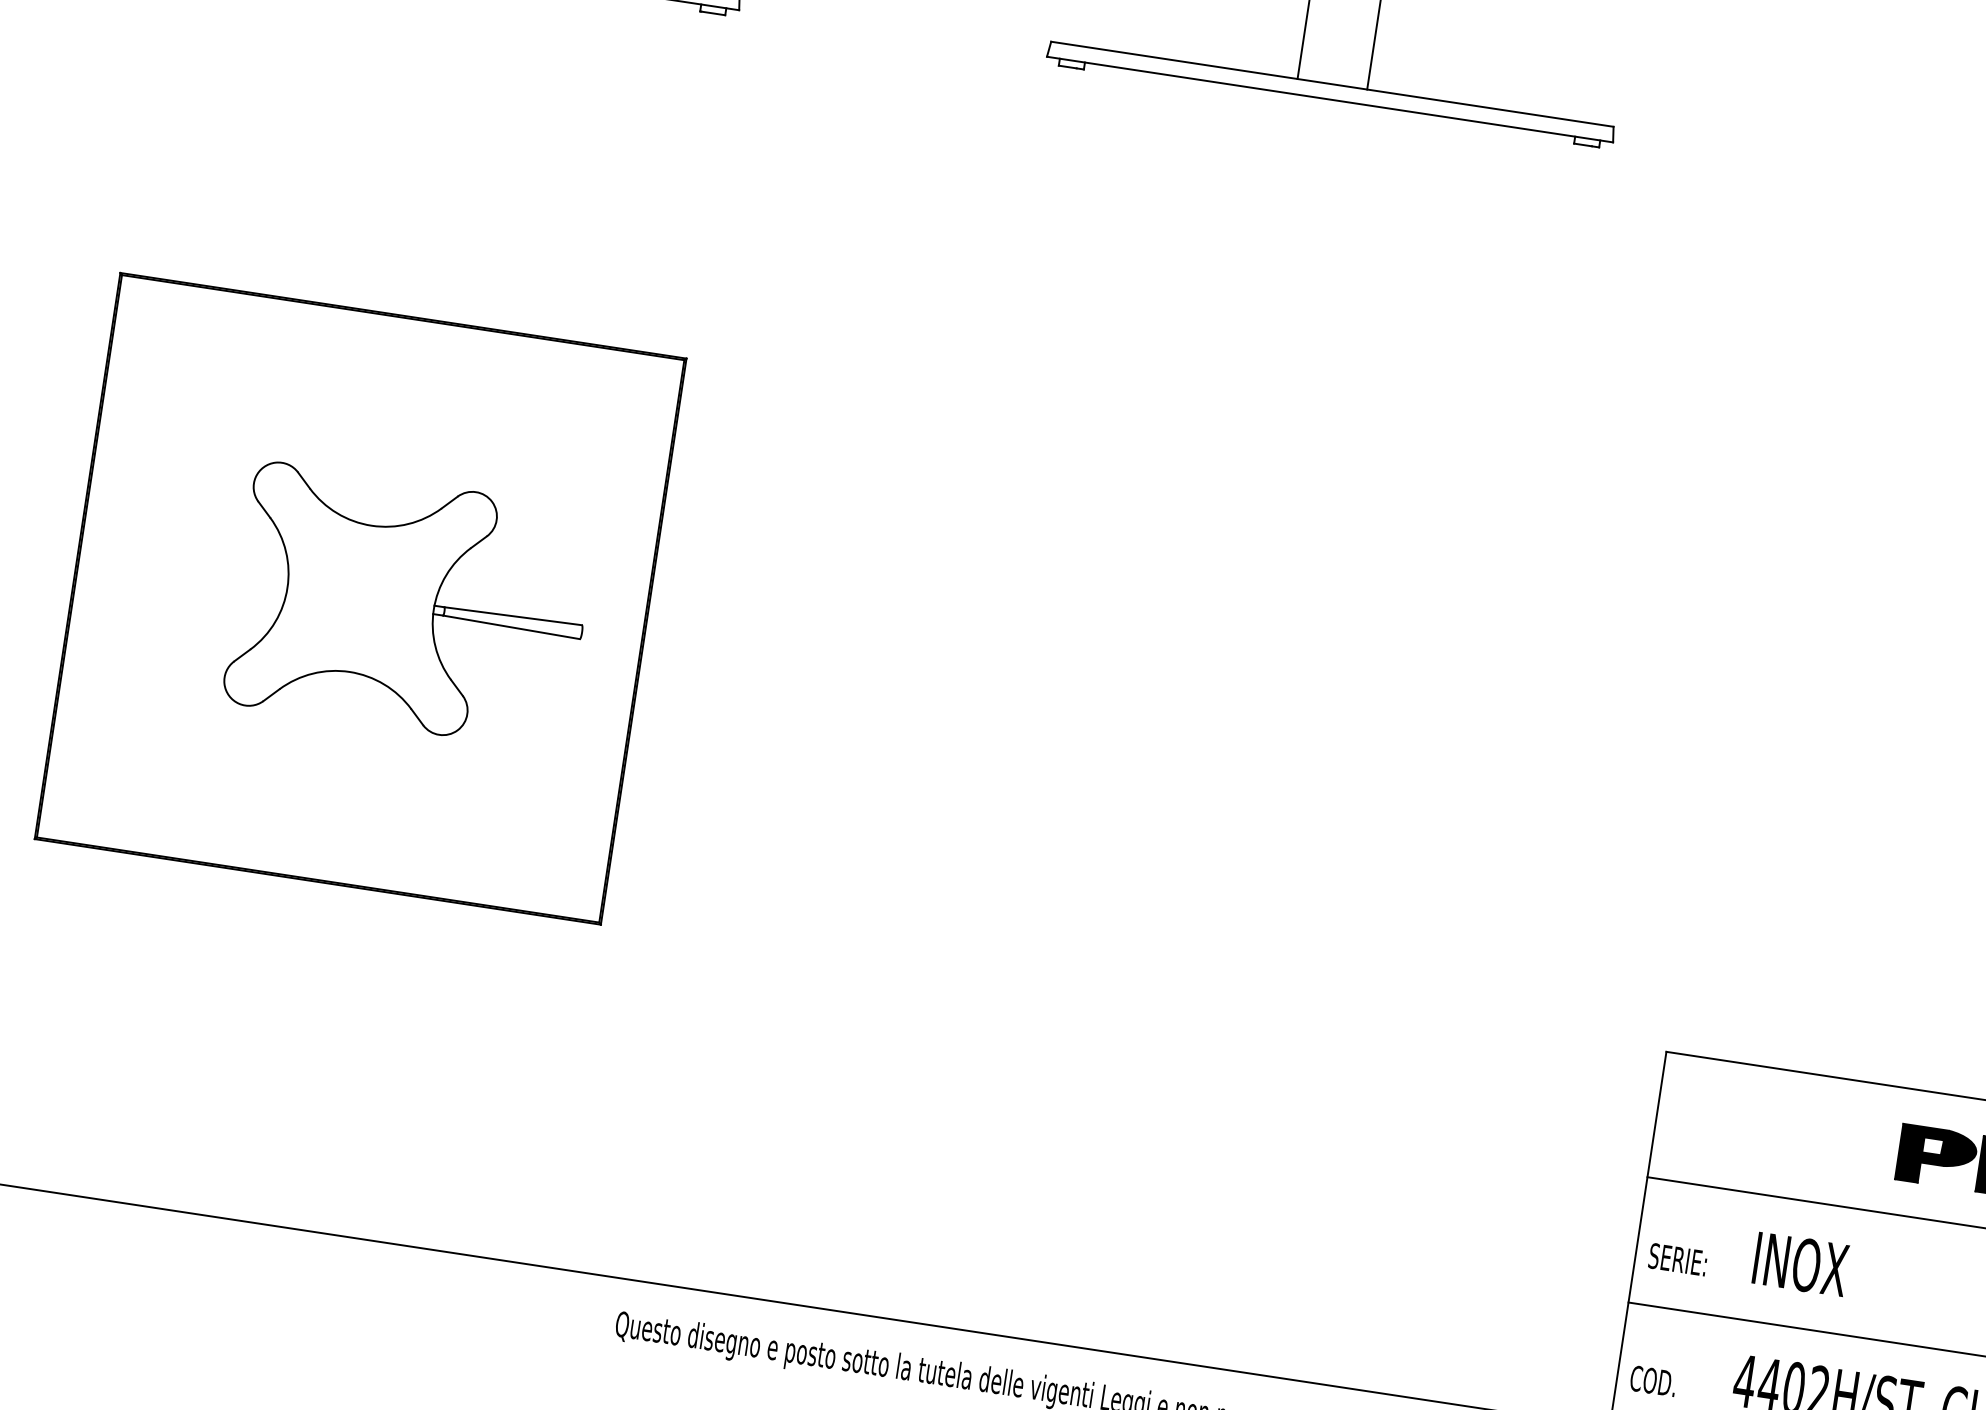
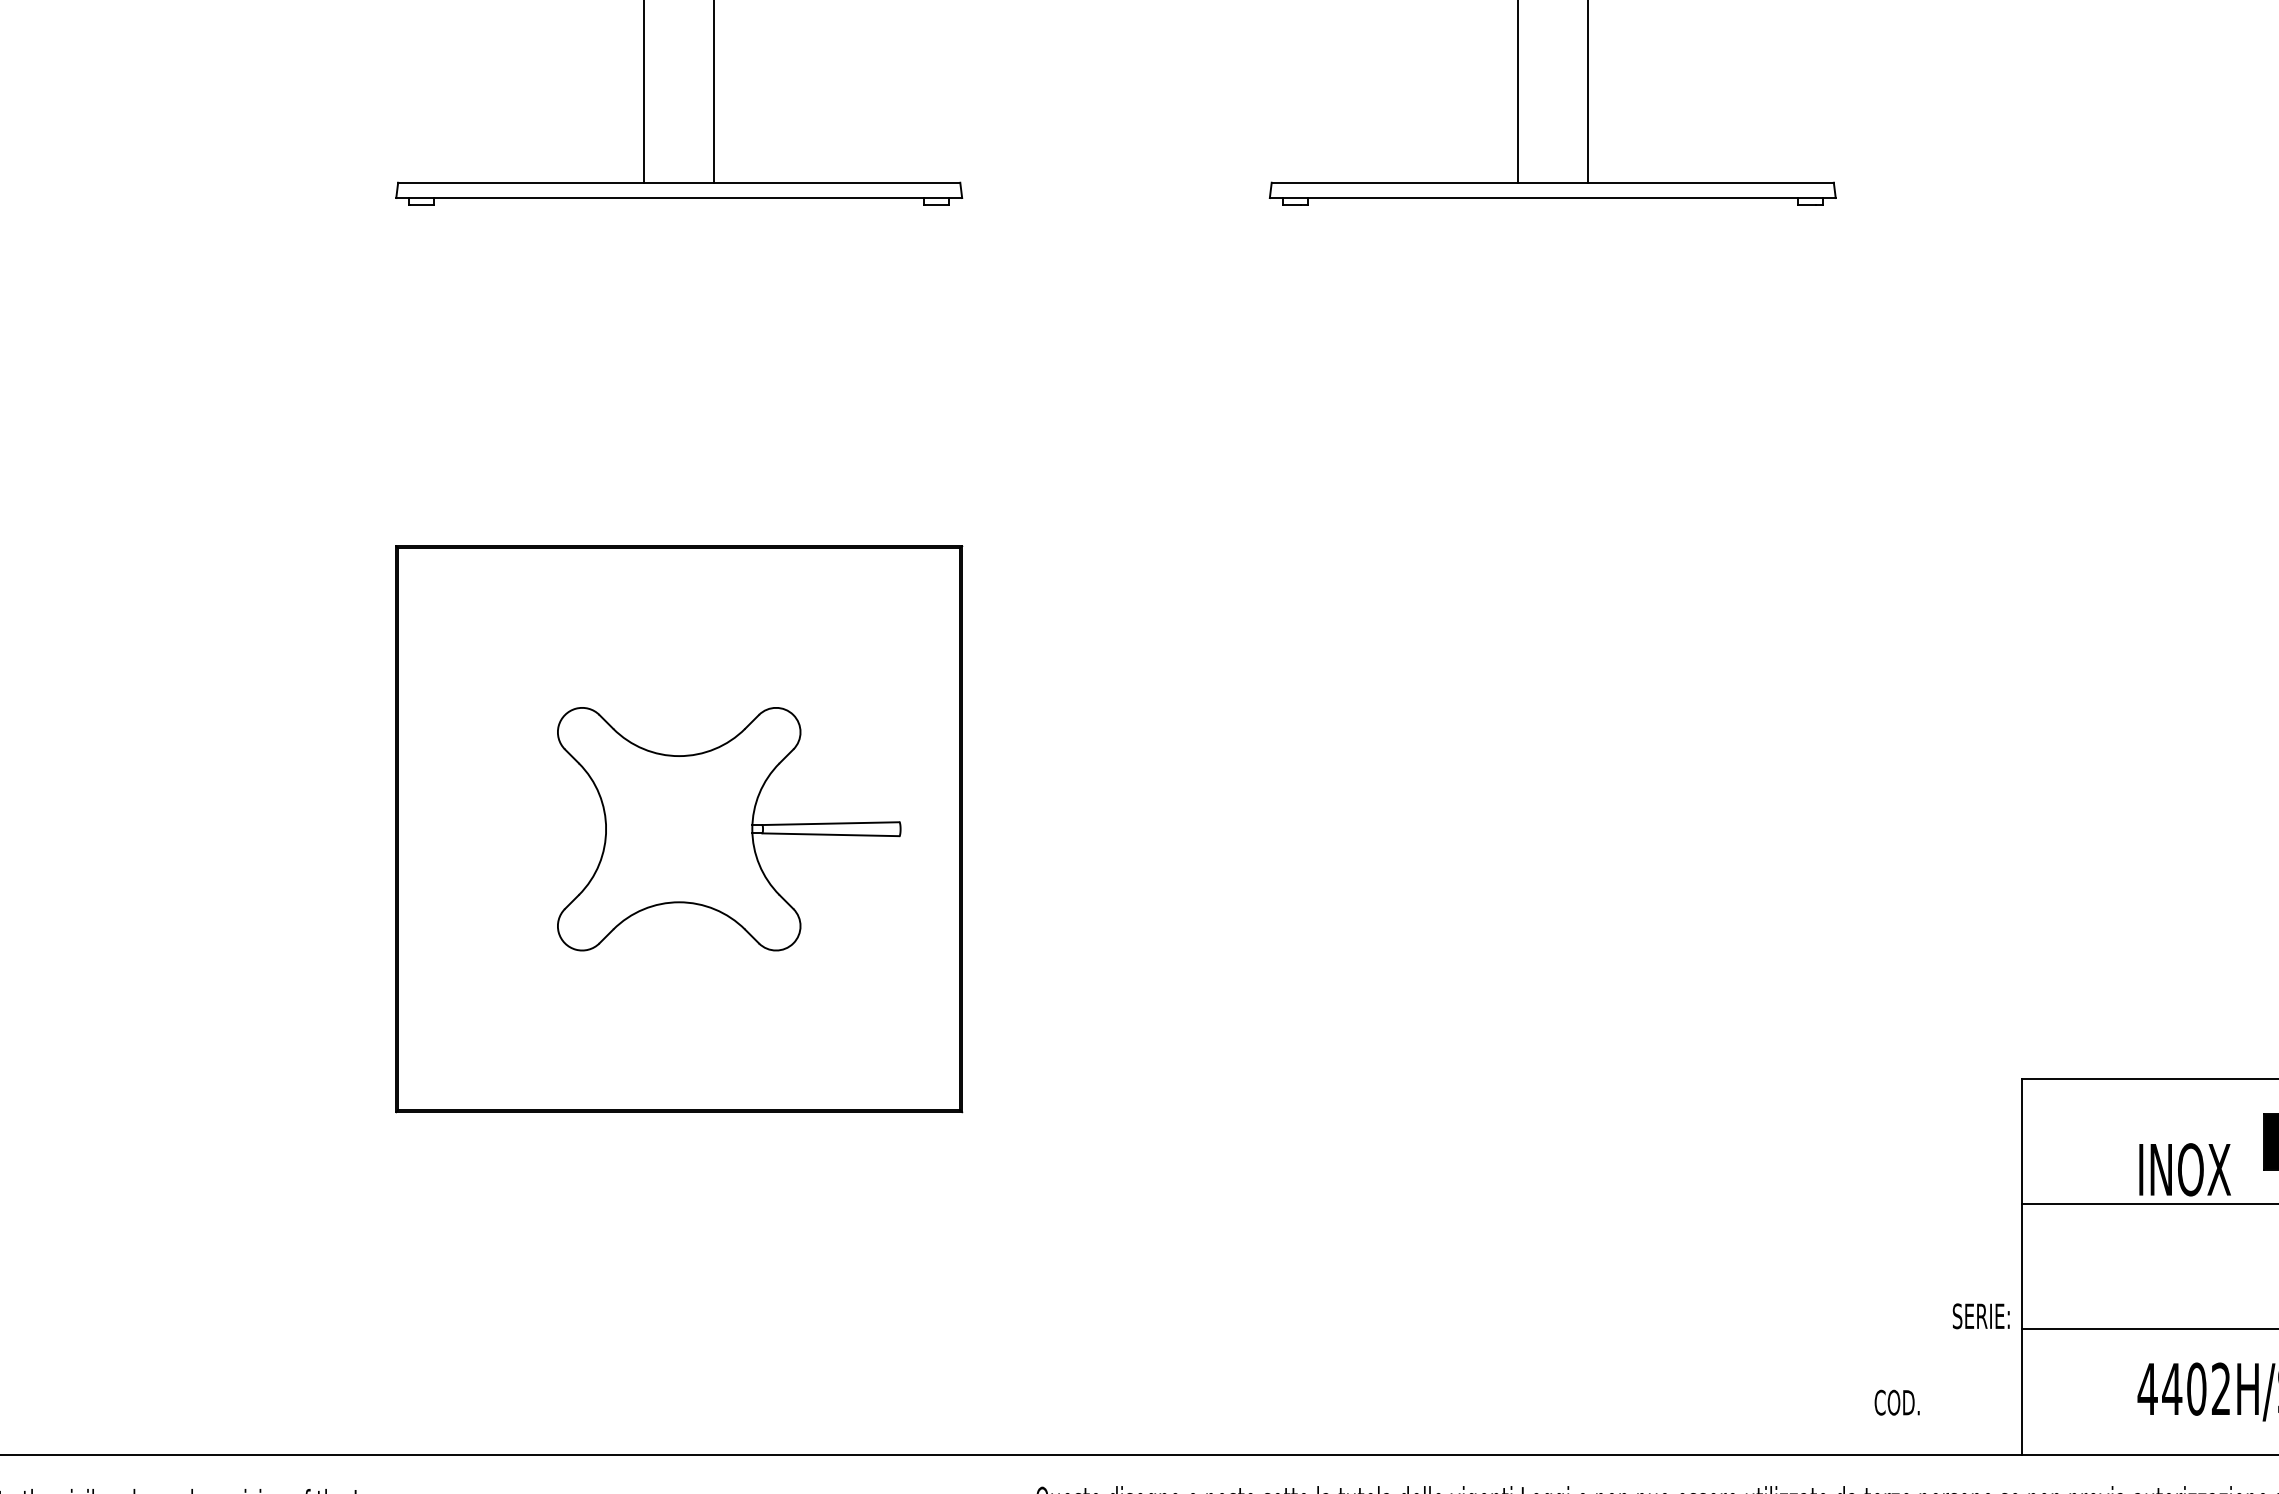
text: (1677, 1259) -> (1980, 1316), moved
text: (1800, 1264) -> (2184, 1169), moved
text: (1652, 1380) -> (1896, 1402), moved

